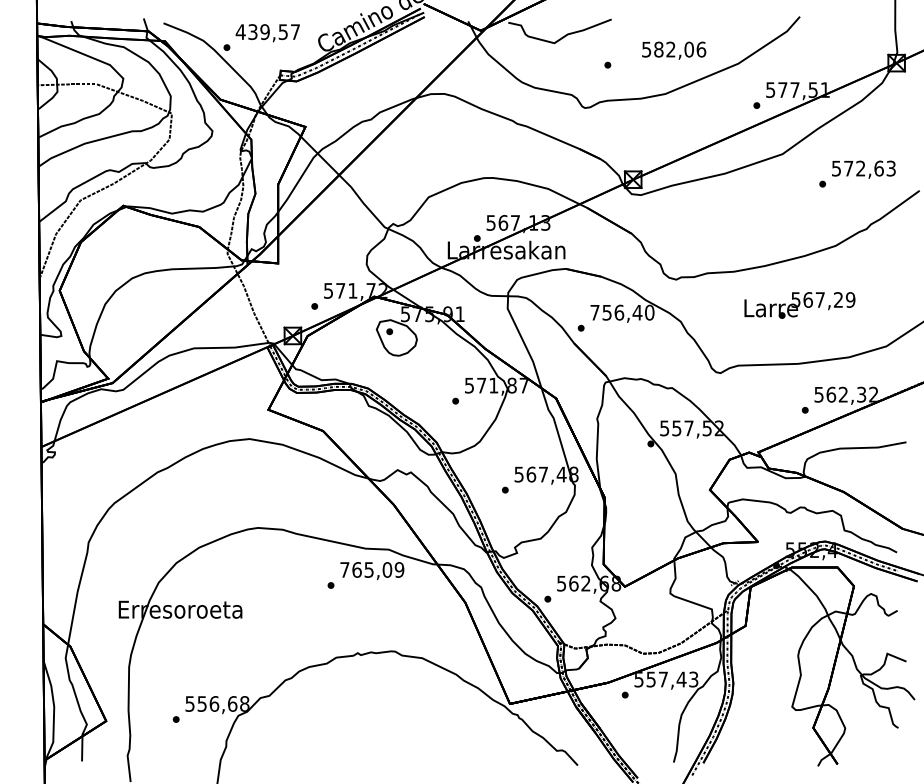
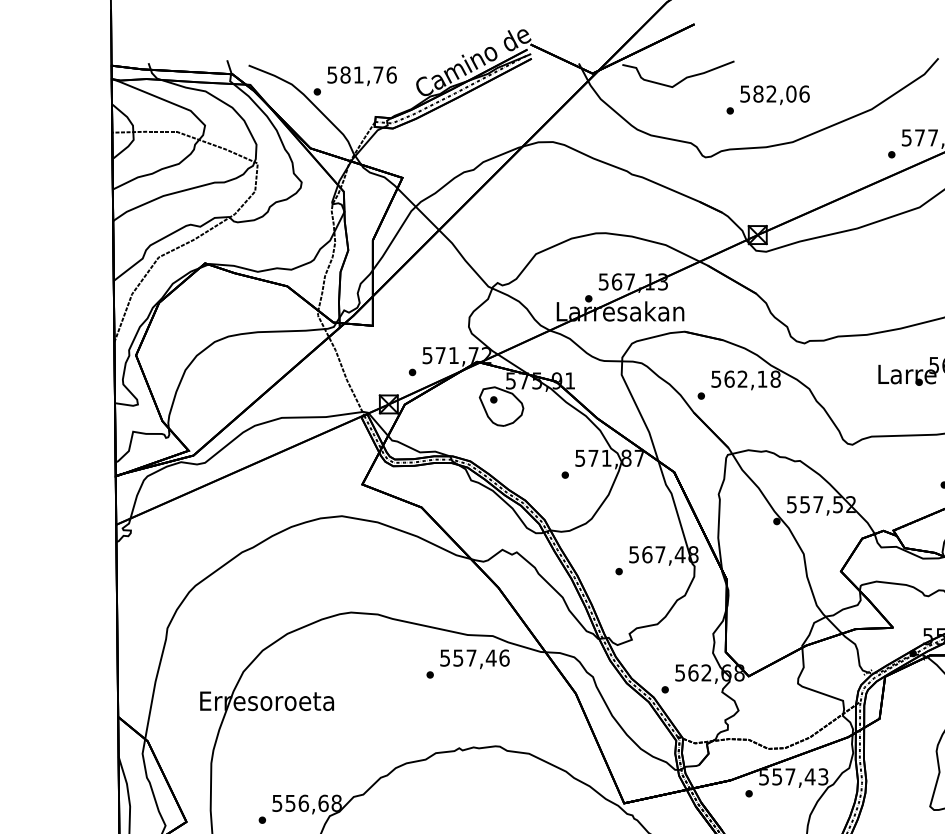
text: (267, 32) -> (361, 75), 439,57 -> 581,76
text: (674, 50) -> (775, 95), moved
text: (622, 312) -> (746, 379), 756,40 -> 562,18
text: (372, 569) -> (475, 657), 765,09 -> 557,46

